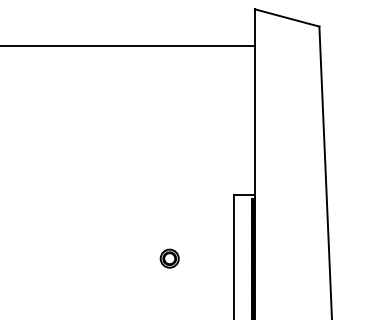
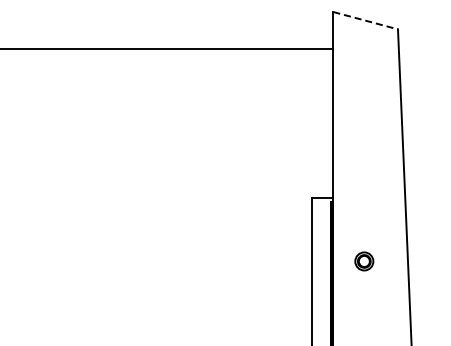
line: (287, 17) -> (366, 20), solid -> dashed
part: (169, 258) -> (364, 261), moved

